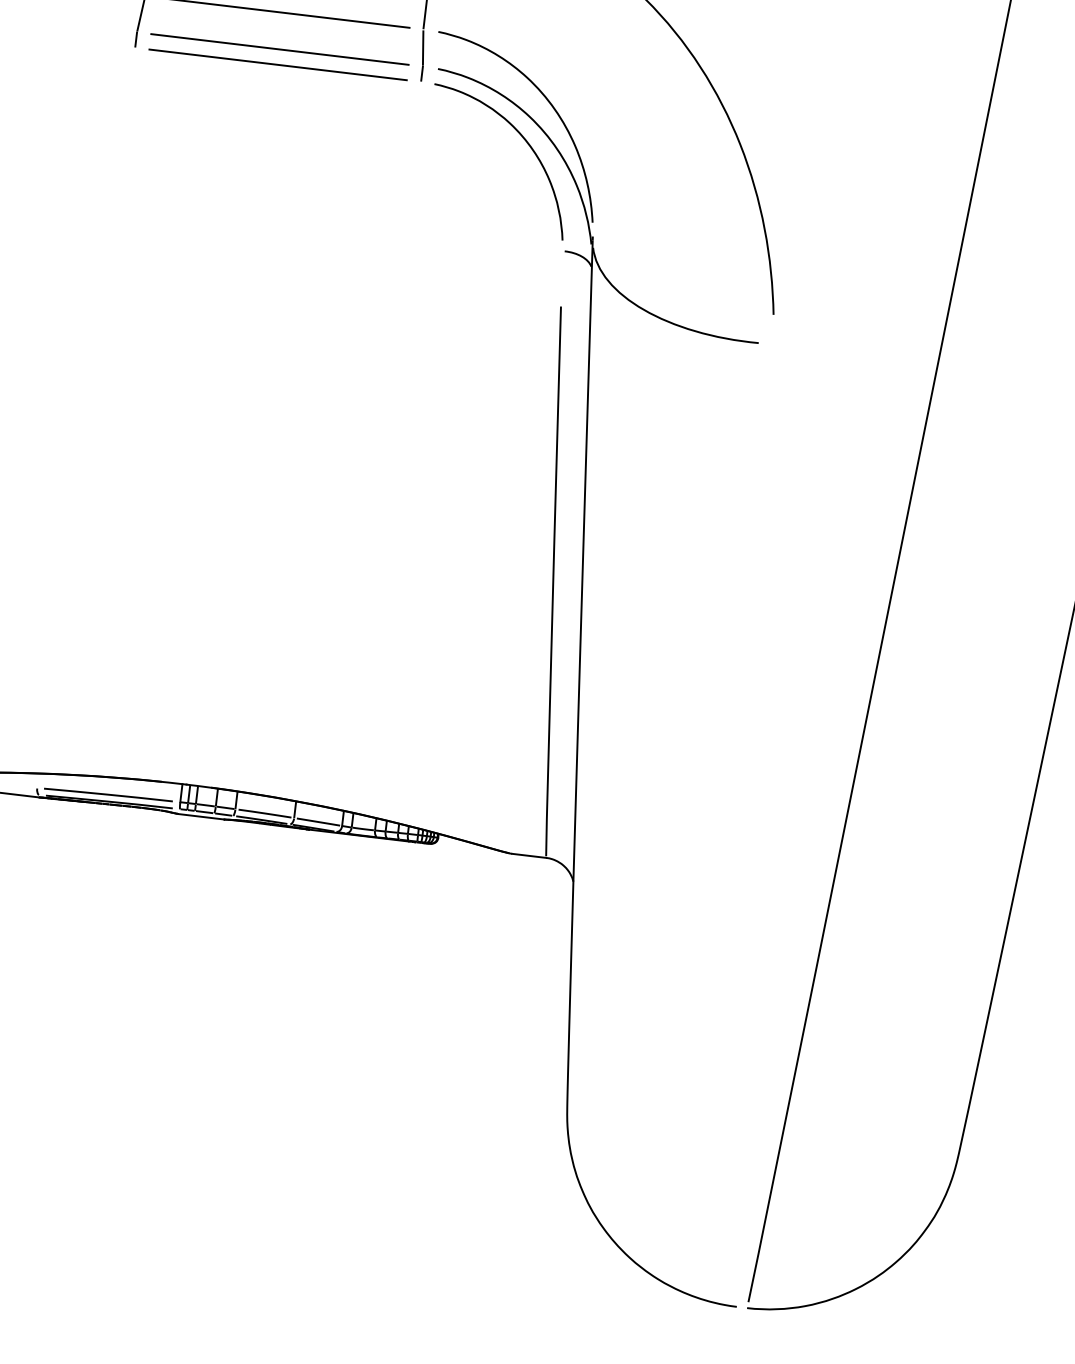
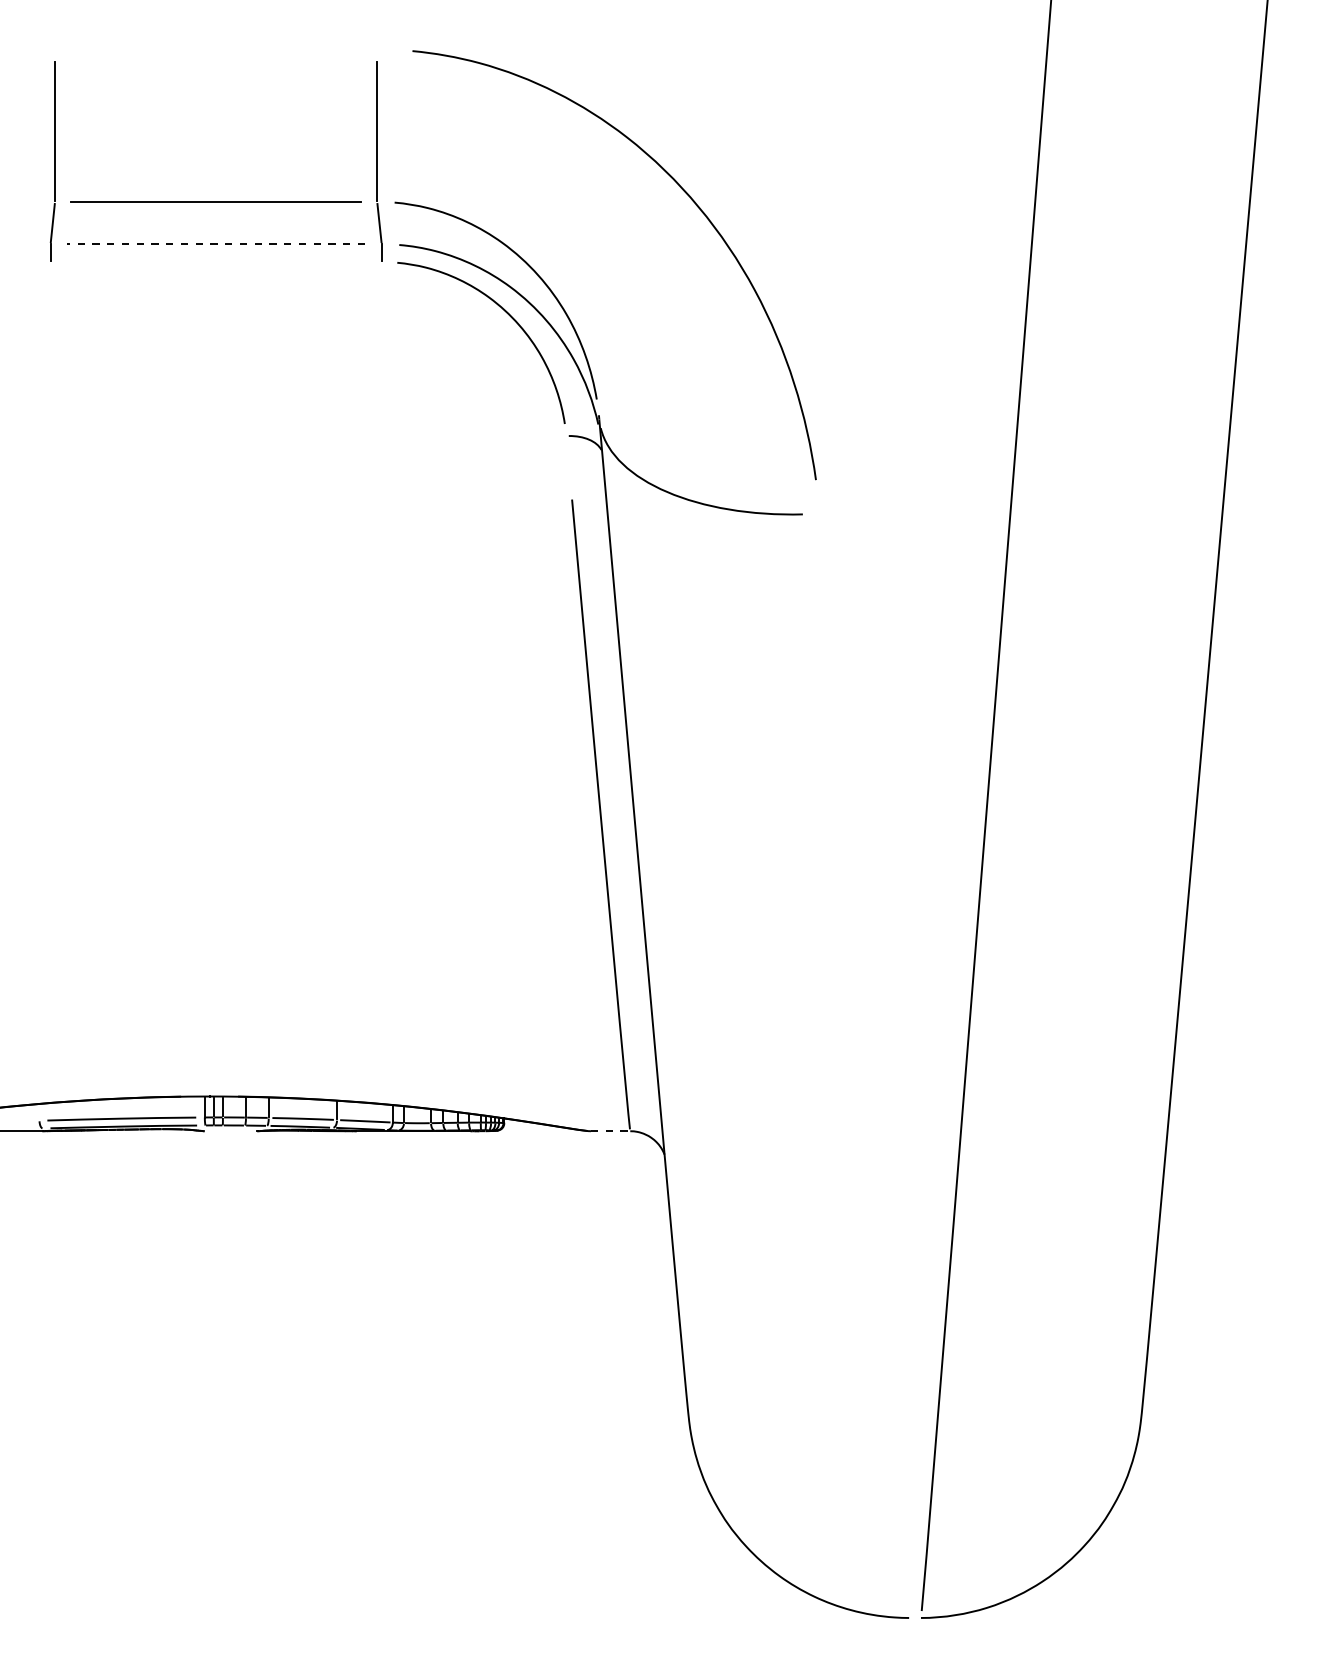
line: (279, 49) -> (215, 244), solid -> dashed
line: (278, 65) -> (216, 262), removed
line: (201, 816) -> (230, 1131), removed
line: (529, 856) -> (610, 1131), solid -> dashed

